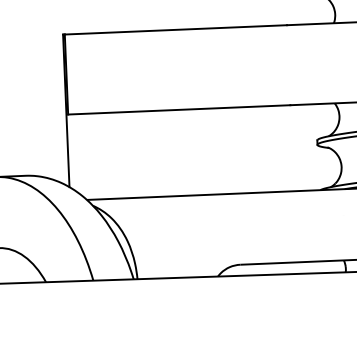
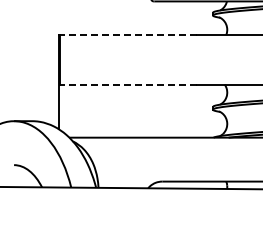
line: (175, 30) -> (128, 35), solid -> dashed
line: (179, 109) -> (128, 84), solid -> dashed

